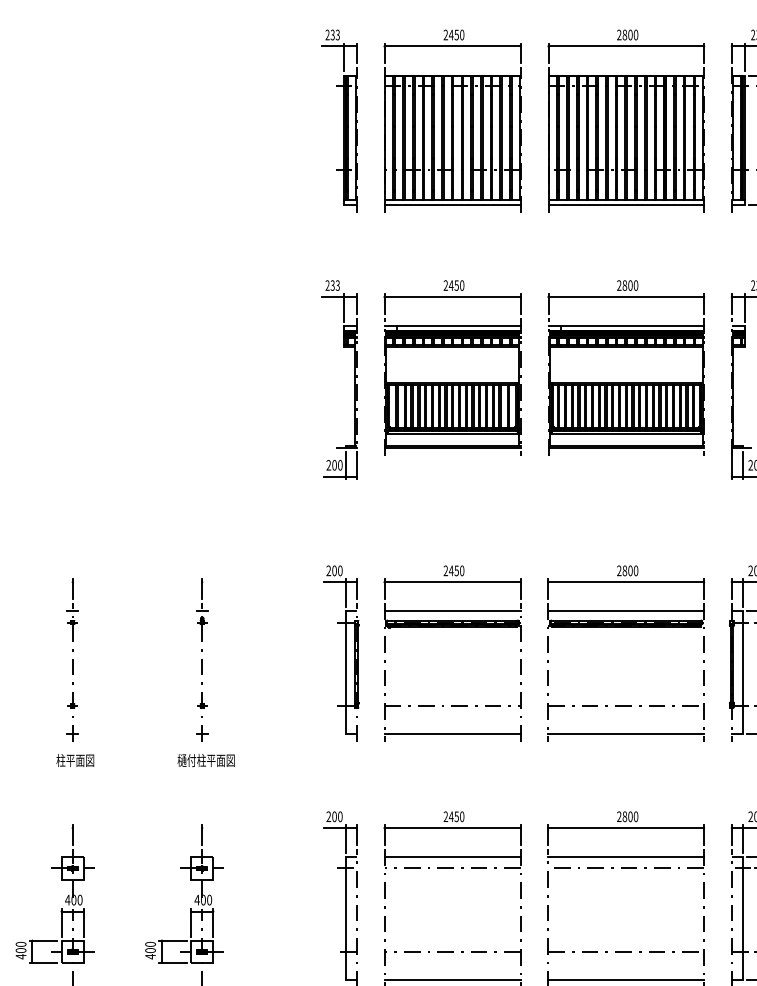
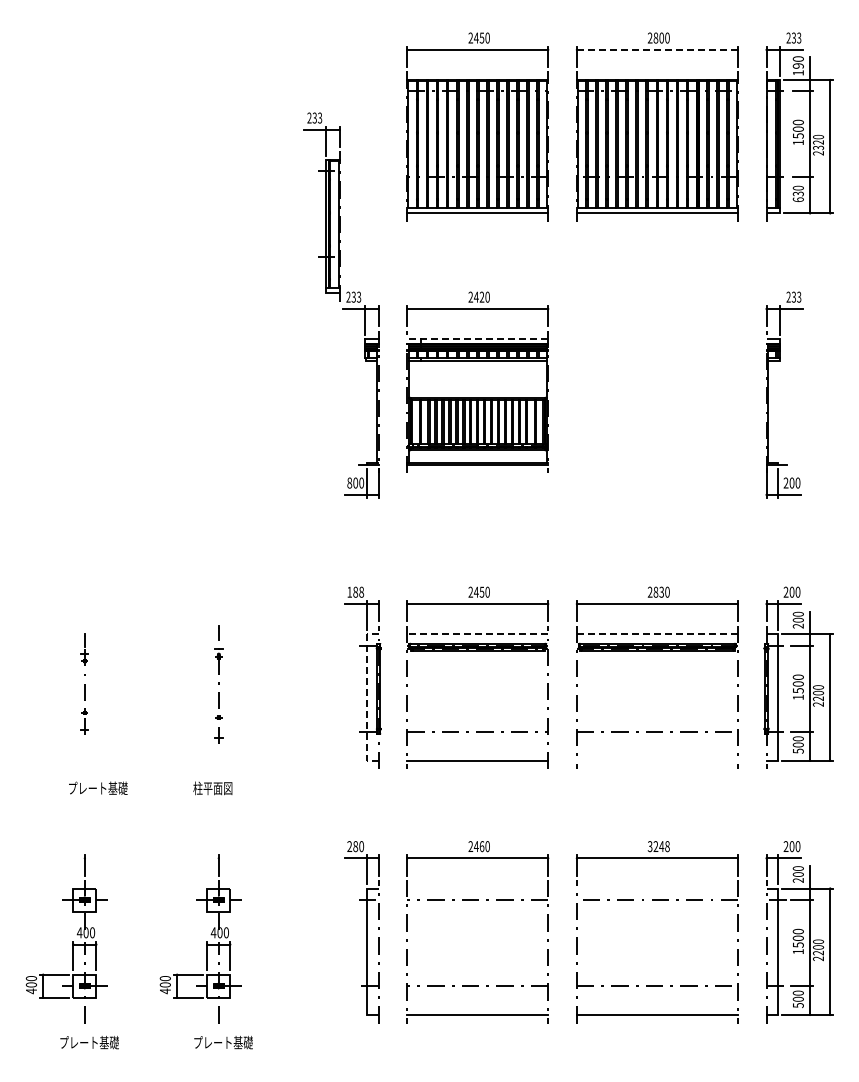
line: (625, 46) -> (656, 49), solid -> dashed
part: (339, 120) -> (321, 206), moved
text: (456, 284) -> (481, 296), 2450 -> 2420
line: (452, 326) -> (477, 339), solid -> dashed
part: (626, 367) -> (657, 381), removed
text: (328, 464) -> (349, 482), 200 -> 800
text: (334, 570) -> (355, 591), 200 -> 188
text: (630, 571) -> (661, 592), 2800 -> 2830
line: (452, 611) -> (477, 634), solid -> dashed
line: (625, 611) -> (656, 634), solid -> dashed
part: (72, 660) -> (84, 684), size x0.6
part: (201, 660) -> (218, 684), size x0.7
line: (345, 672) -> (367, 697), solid -> dashed
line: (625, 733) -> (656, 760), removed
text: (84, 760) -> (97, 788), 柱平面図 -> プレート基礎
text: (206, 760) -> (223, 788), 樋付柱平面図 -> 柱平面図
text: (334, 816) -> (355, 846), 200 -> 280
text: (456, 816) -> (481, 846), 2450 -> 2460
text: (627, 816) -> (658, 846), 2800 -> 3248
line: (452, 857) -> (477, 888), removed
line: (625, 857) -> (656, 888), removed

